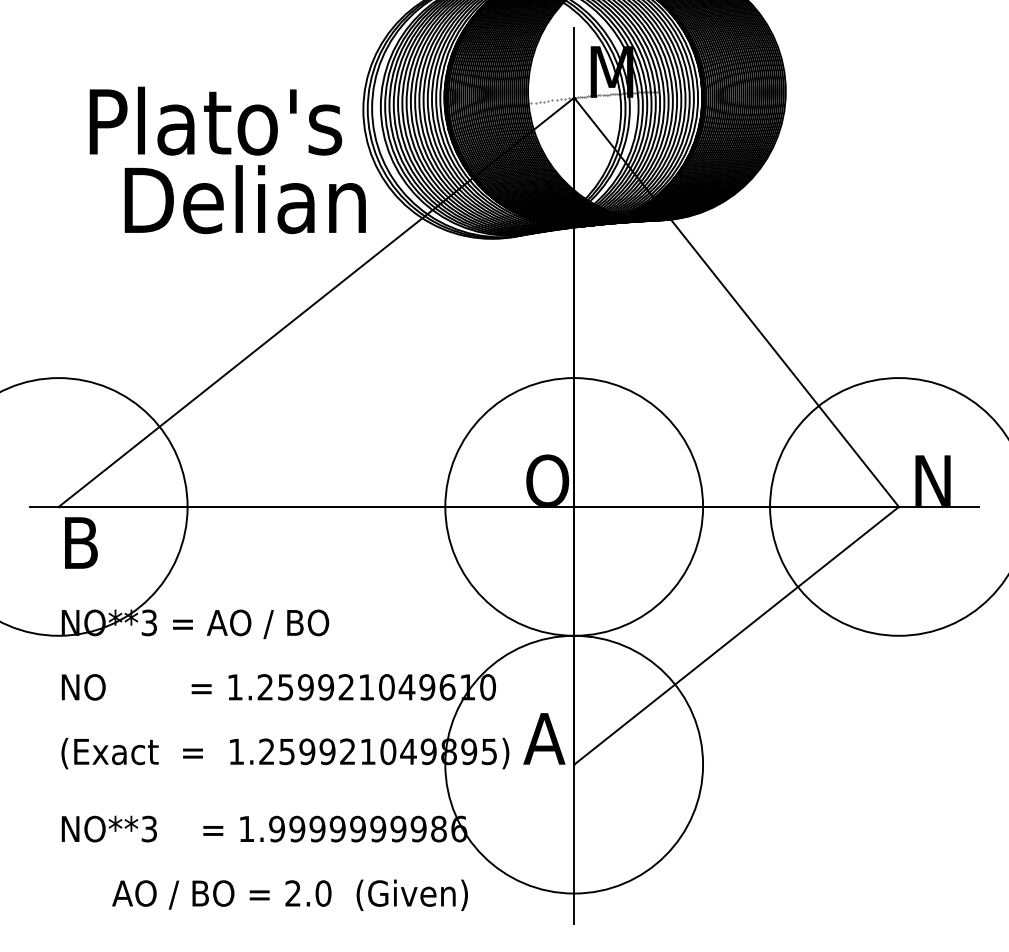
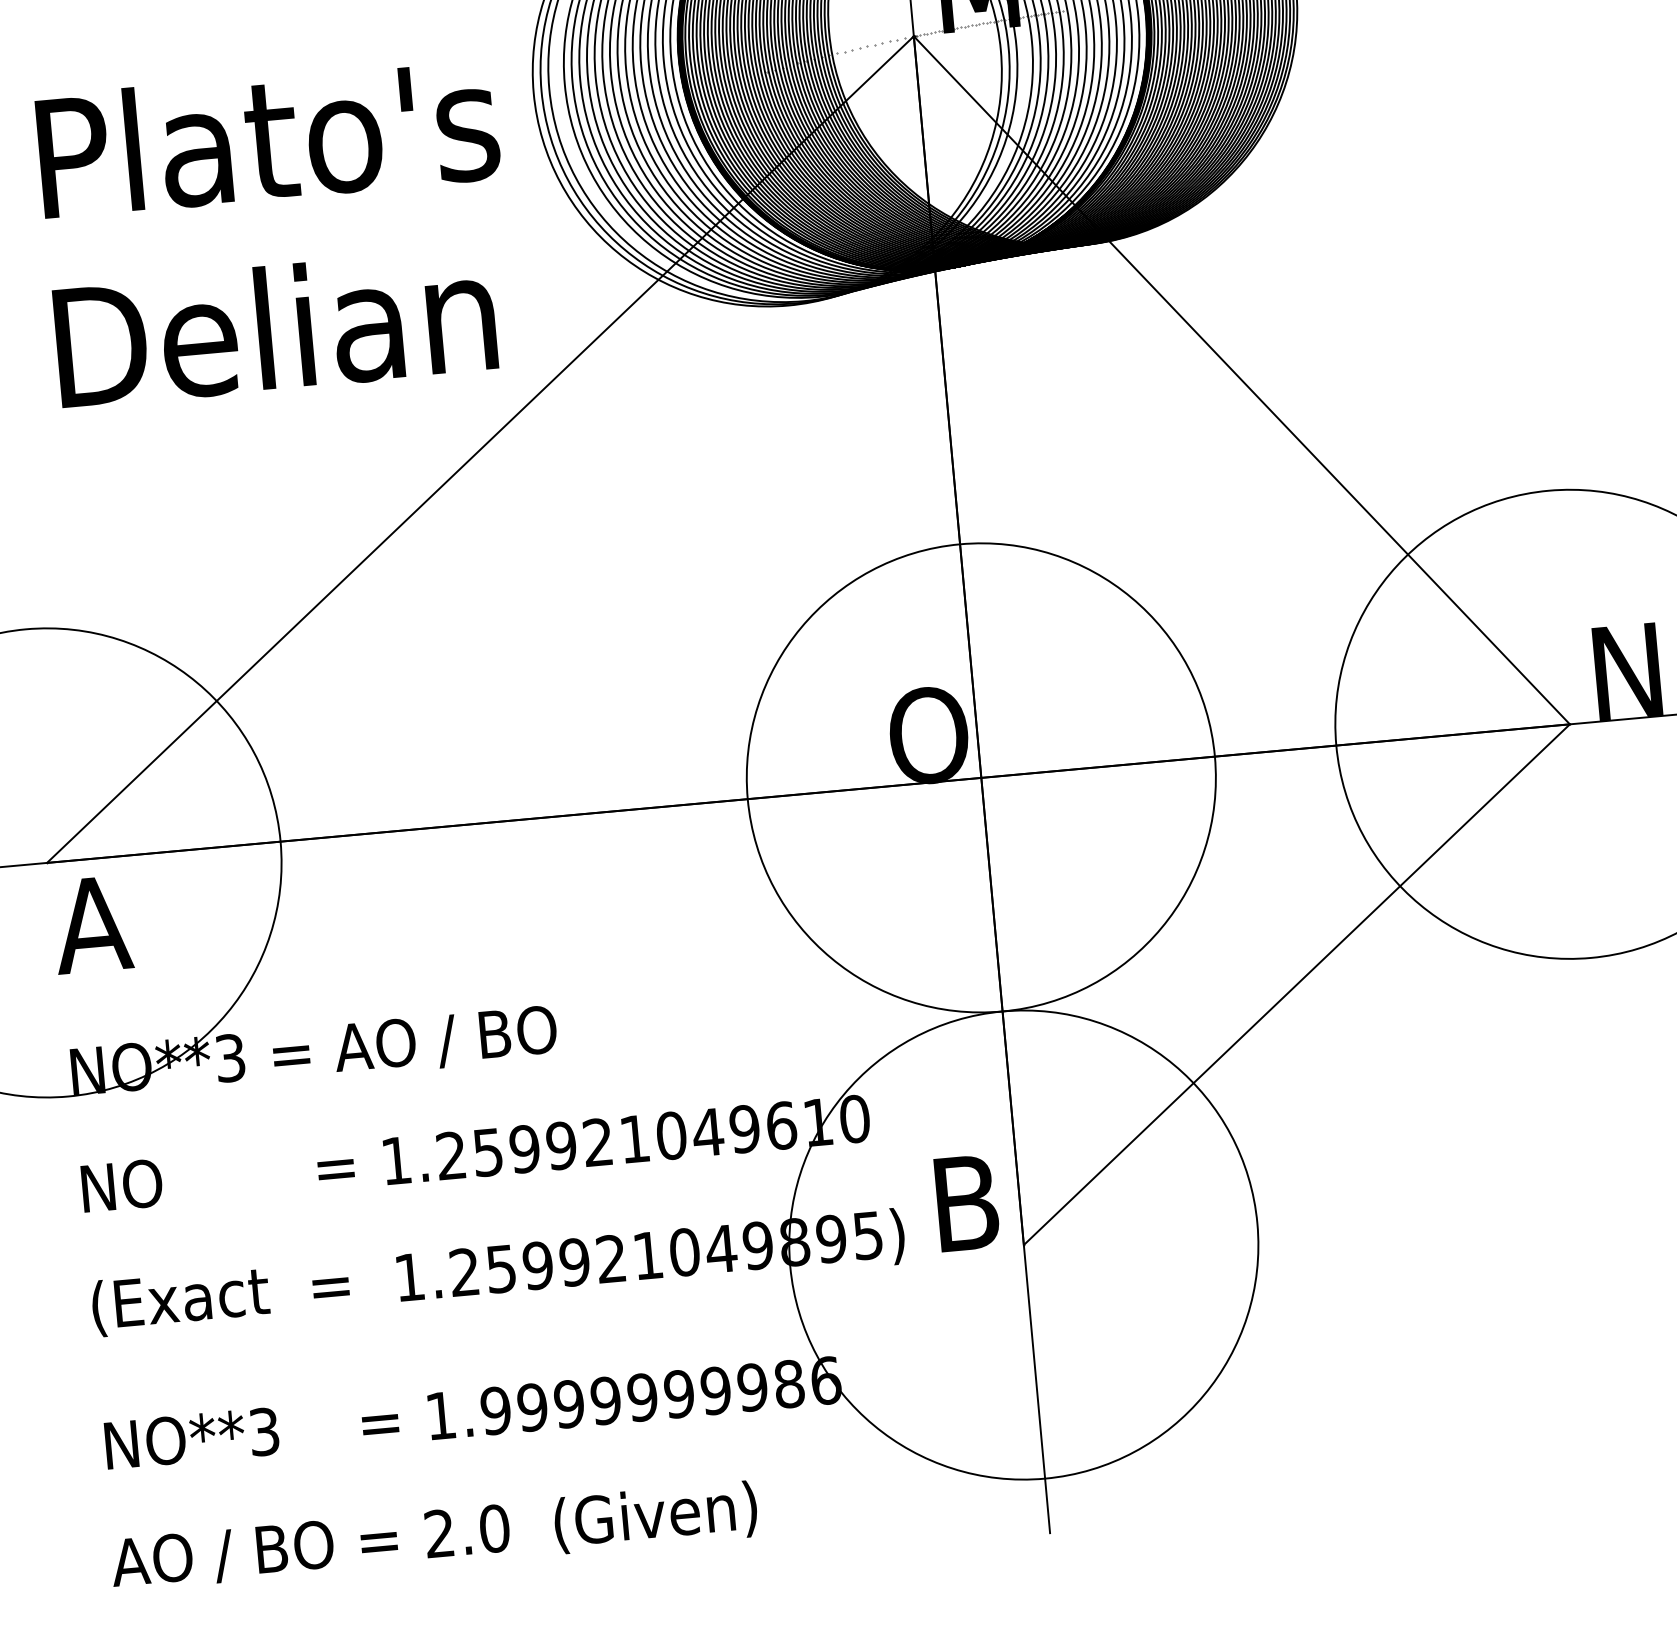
text: (244, 199) -> (273, 327), moved
text: (80, 542) -> (92, 923), B -> A
text: (544, 738) -> (965, 1202), A -> B
text: (289, 894) -> (433, 1536), moved

